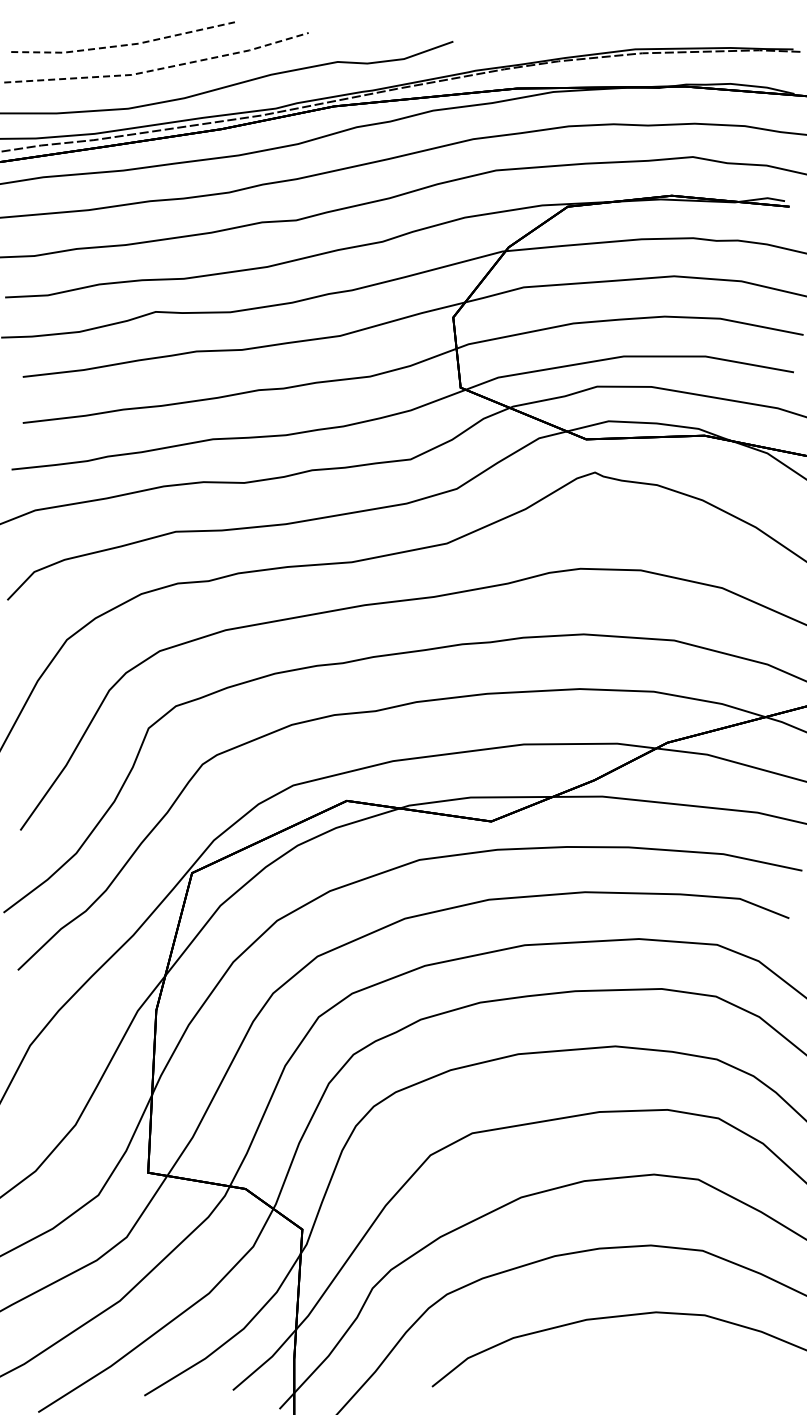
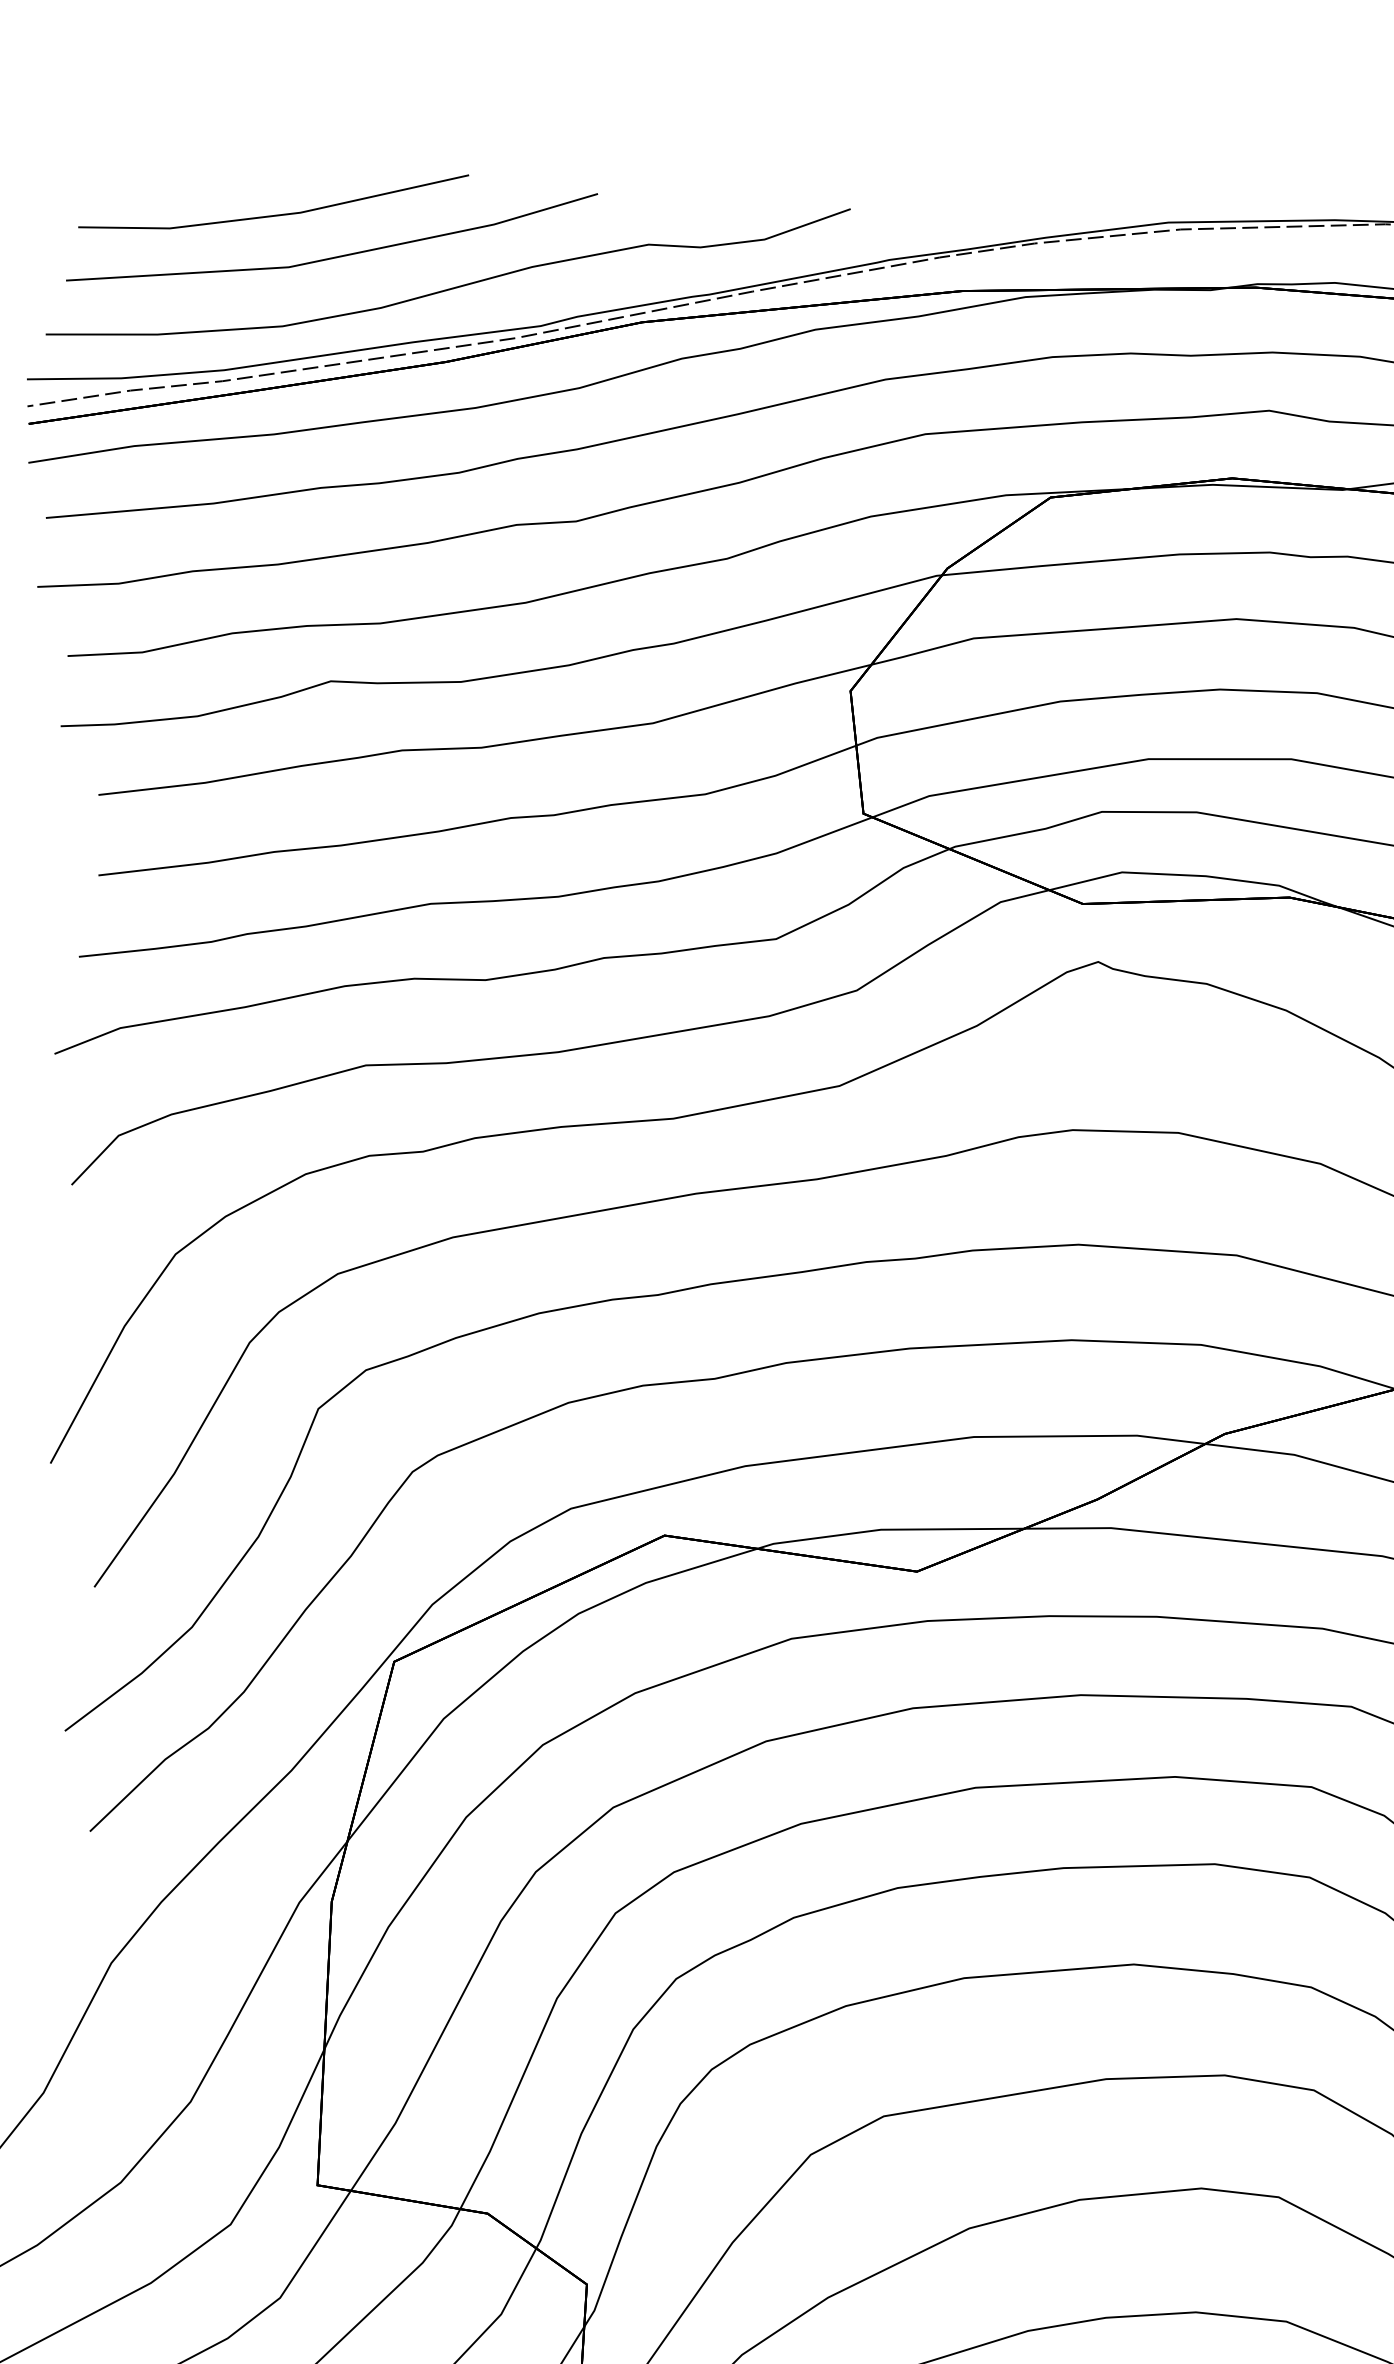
line: (123, 45) -> (274, 215), dashed -> solid
line: (158, 69) -> (335, 257), dashed -> solid

